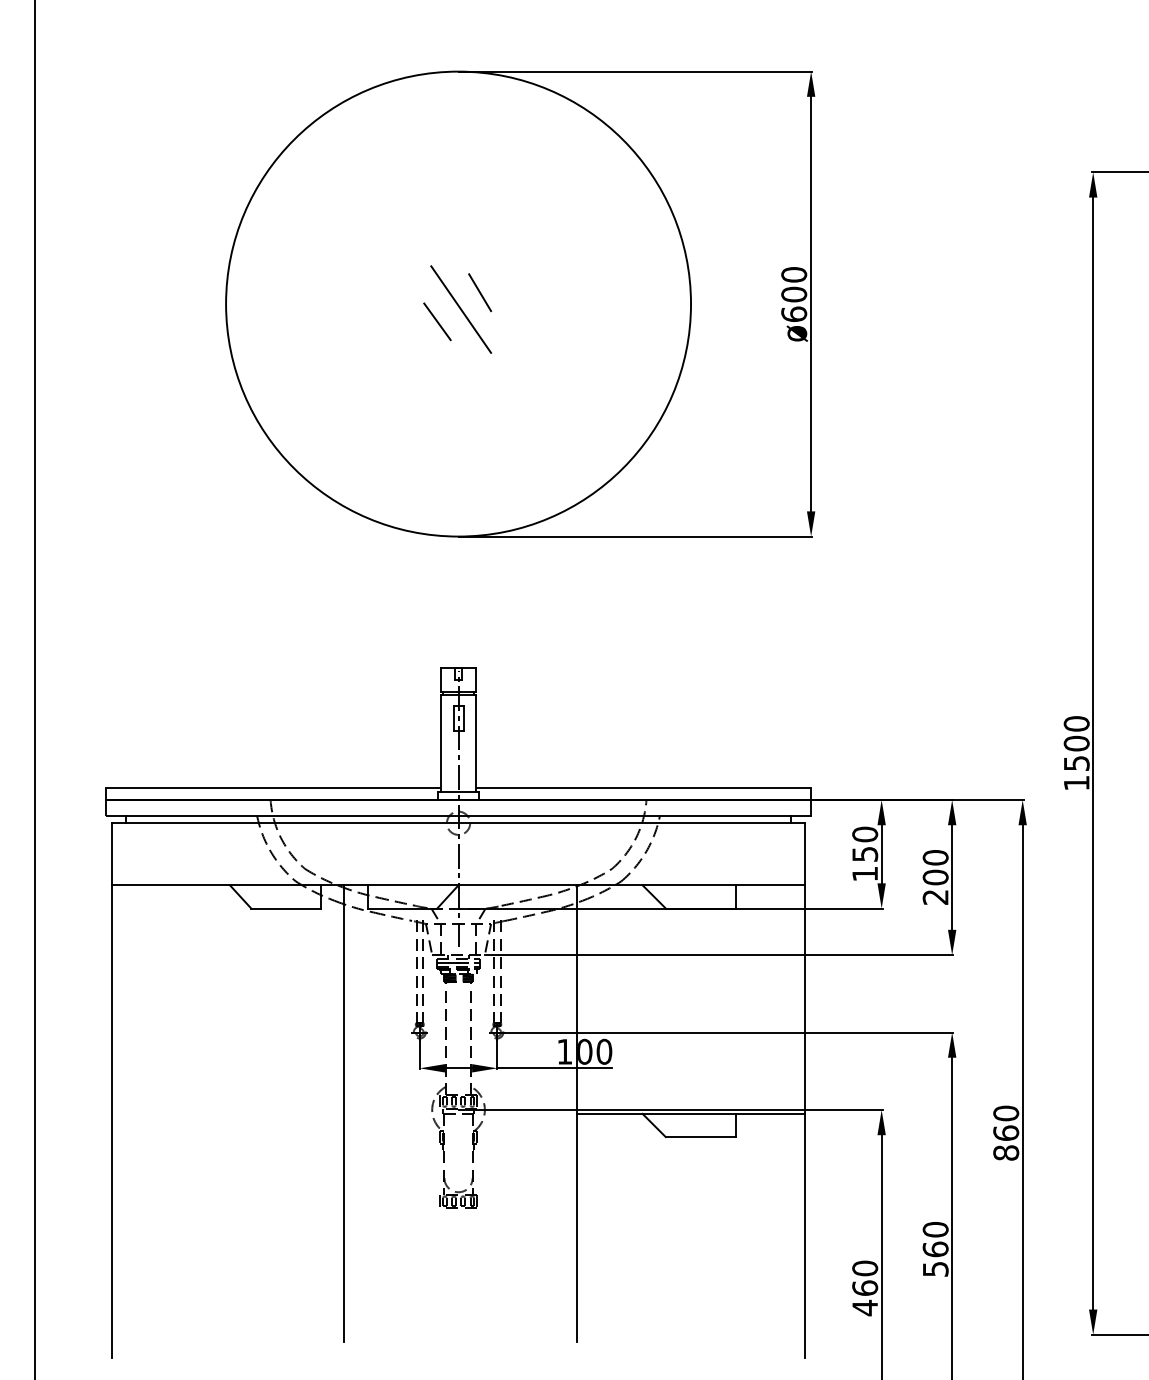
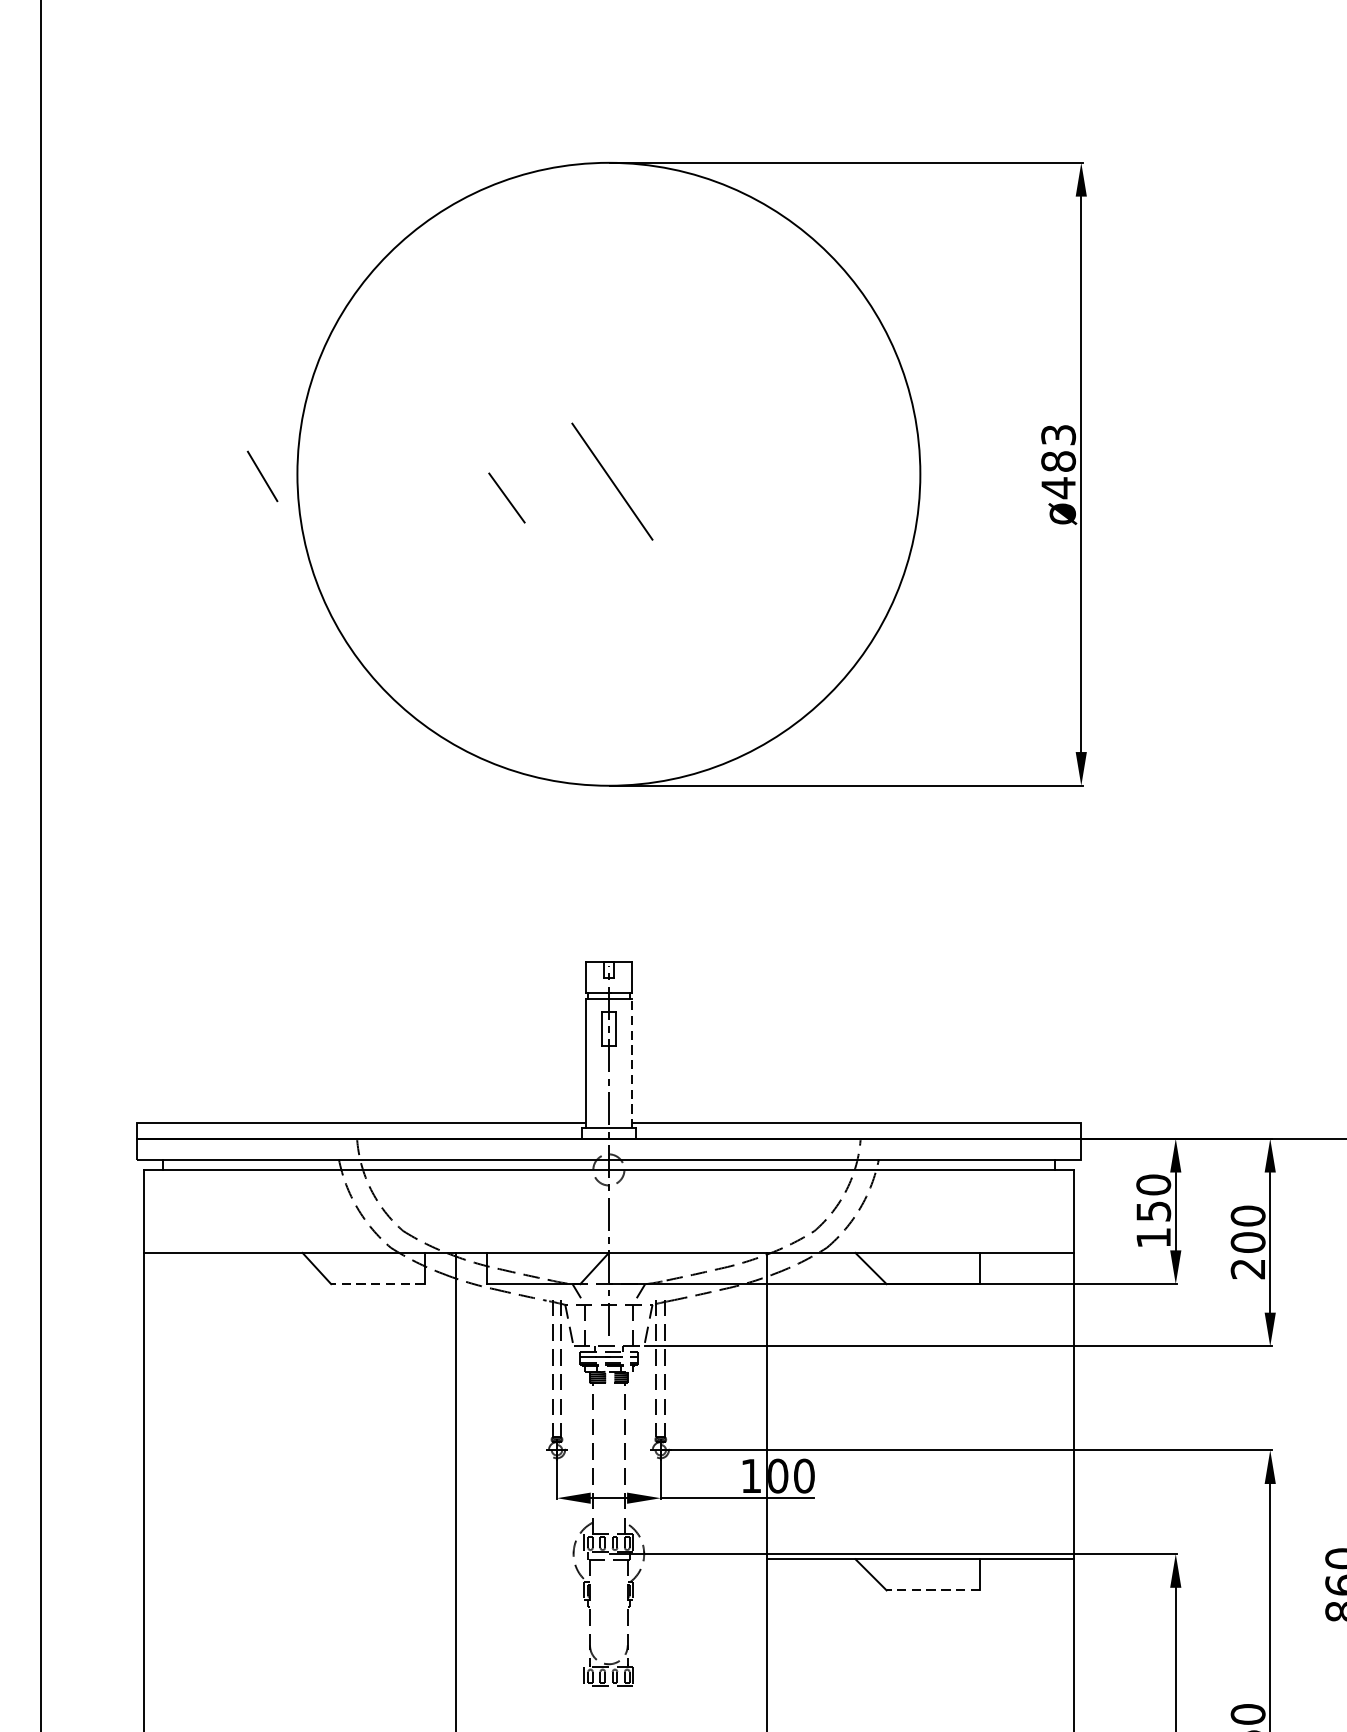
line: (480, 292) -> (263, 476), moved
text: (794, 294) -> (1059, 461), ø600 -> ø483
line: (437, 321) -> (507, 497), moved
line: (475, 743) -> (631, 1063), solid -> dashed
line: (286, 908) -> (378, 1284), solid -> dashed
line: (700, 1137) -> (933, 1590), solid -> dashed

